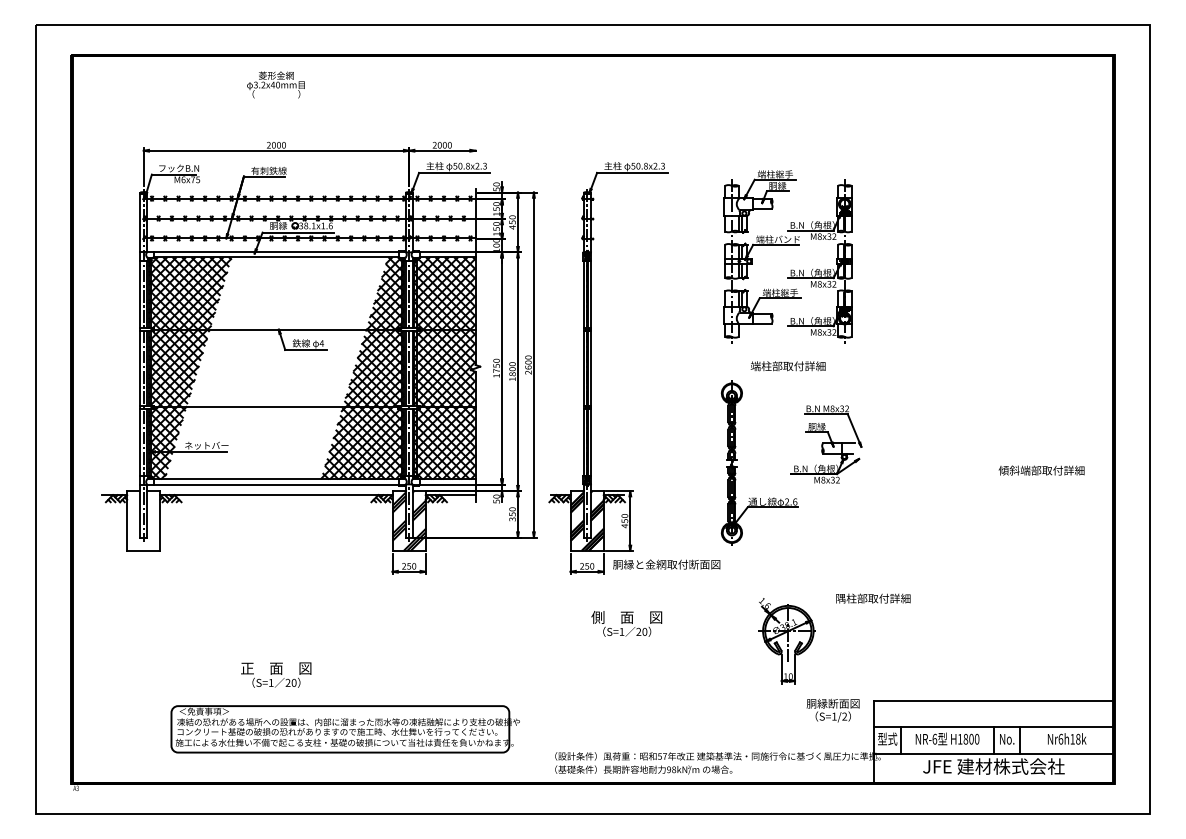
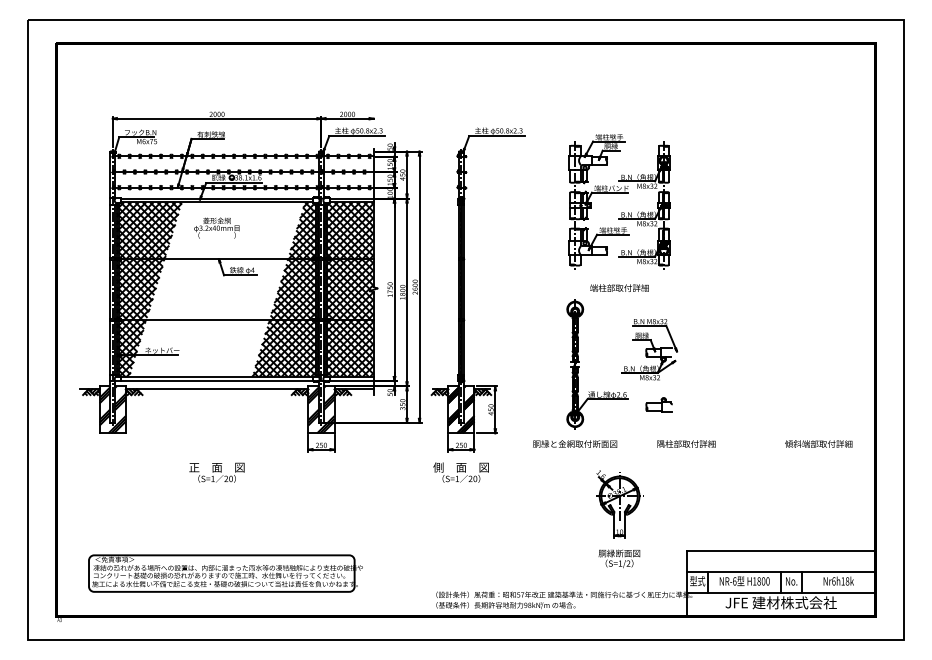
text: (275, 84) -> (216, 227), moved
text: (1041, 470) -> (818, 443), moved
part: (838, 514) -> (659, 404), added
hatch: (143, 520) -> (112, 409), added
text: (666, 564) -> (574, 443), moved
text: (873, 598) -> (686, 443), moved
text: (626, 623) -> (460, 472), moved
text: (276, 674) -> (217, 472), moved
text: (832, 710) -> (618, 558), moved
part: (344, 729) -> (225, 573), moved

